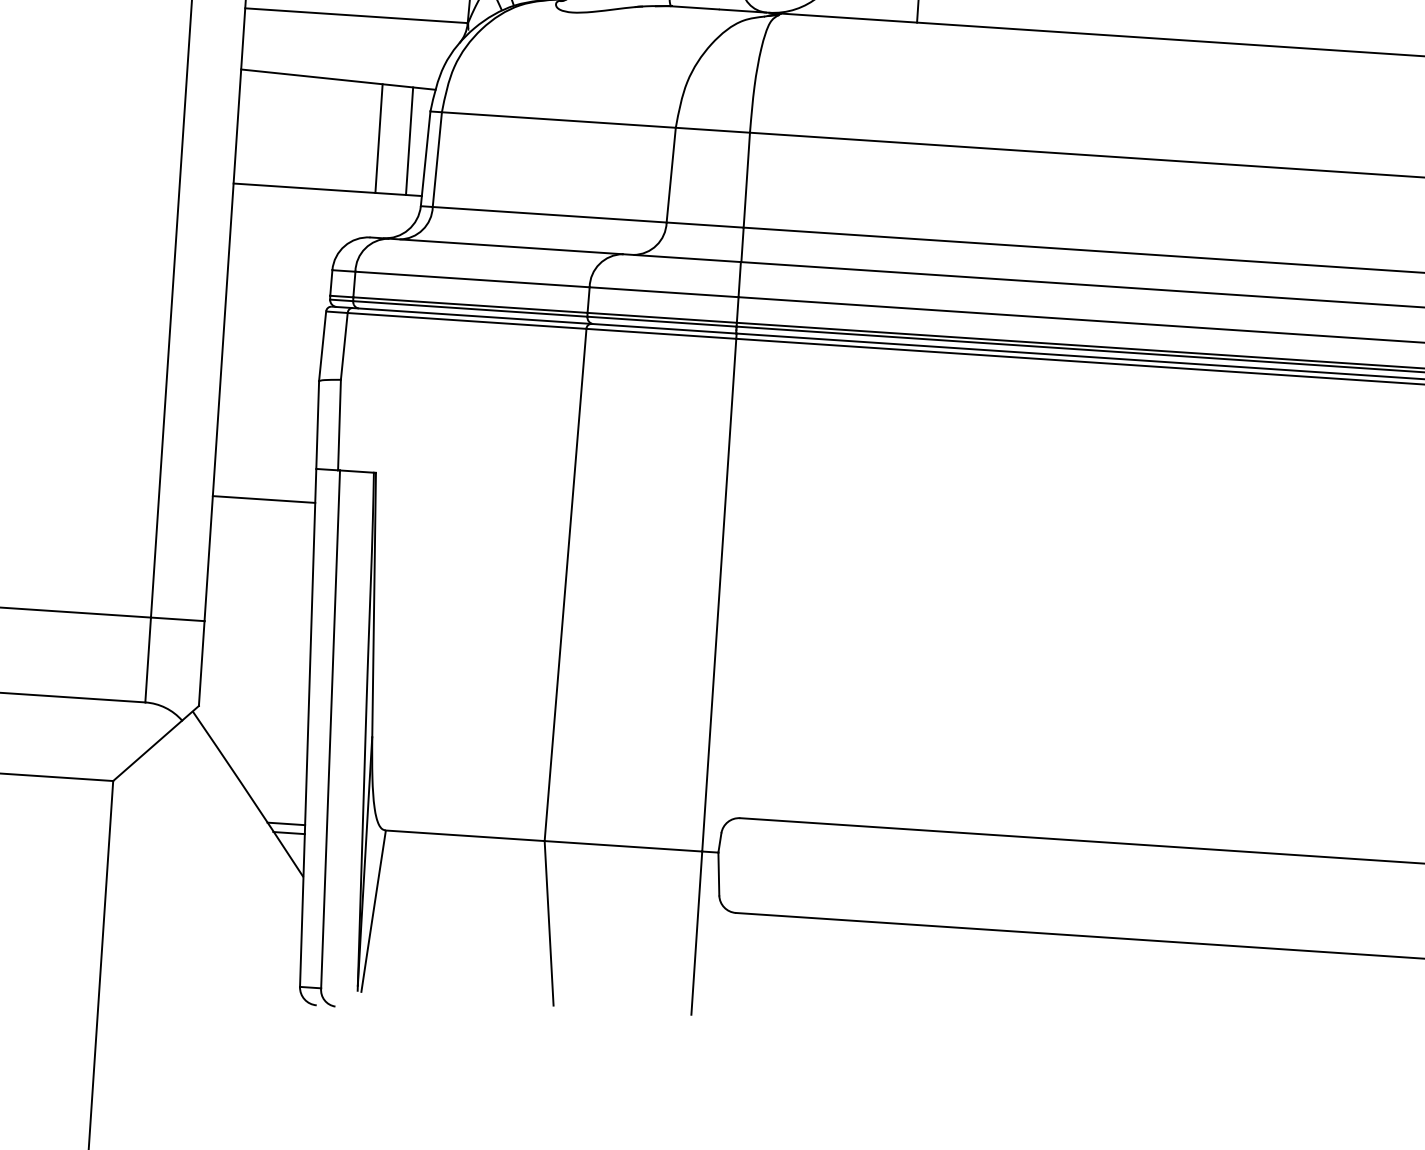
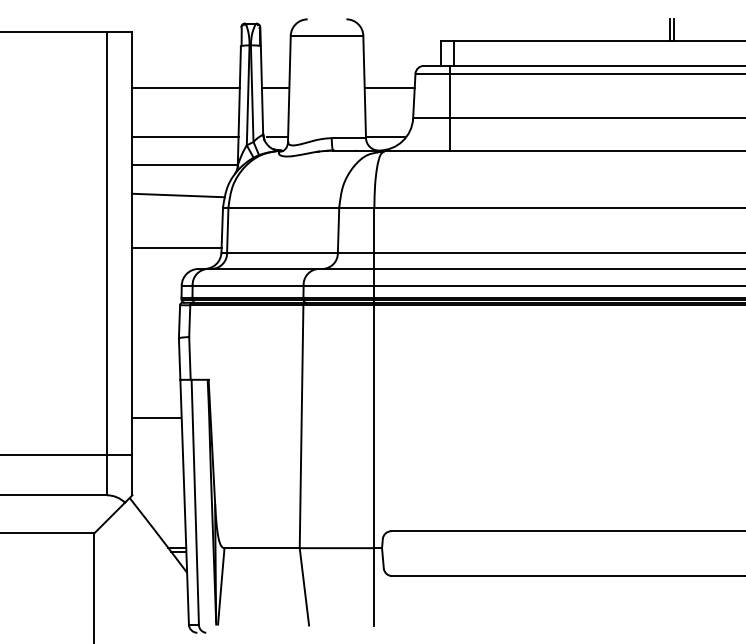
line: (378, 137) -> (199, 221), removed
line: (410, 139) -> (214, 221), removed
line: (263, 498) -> (156, 417), moved

